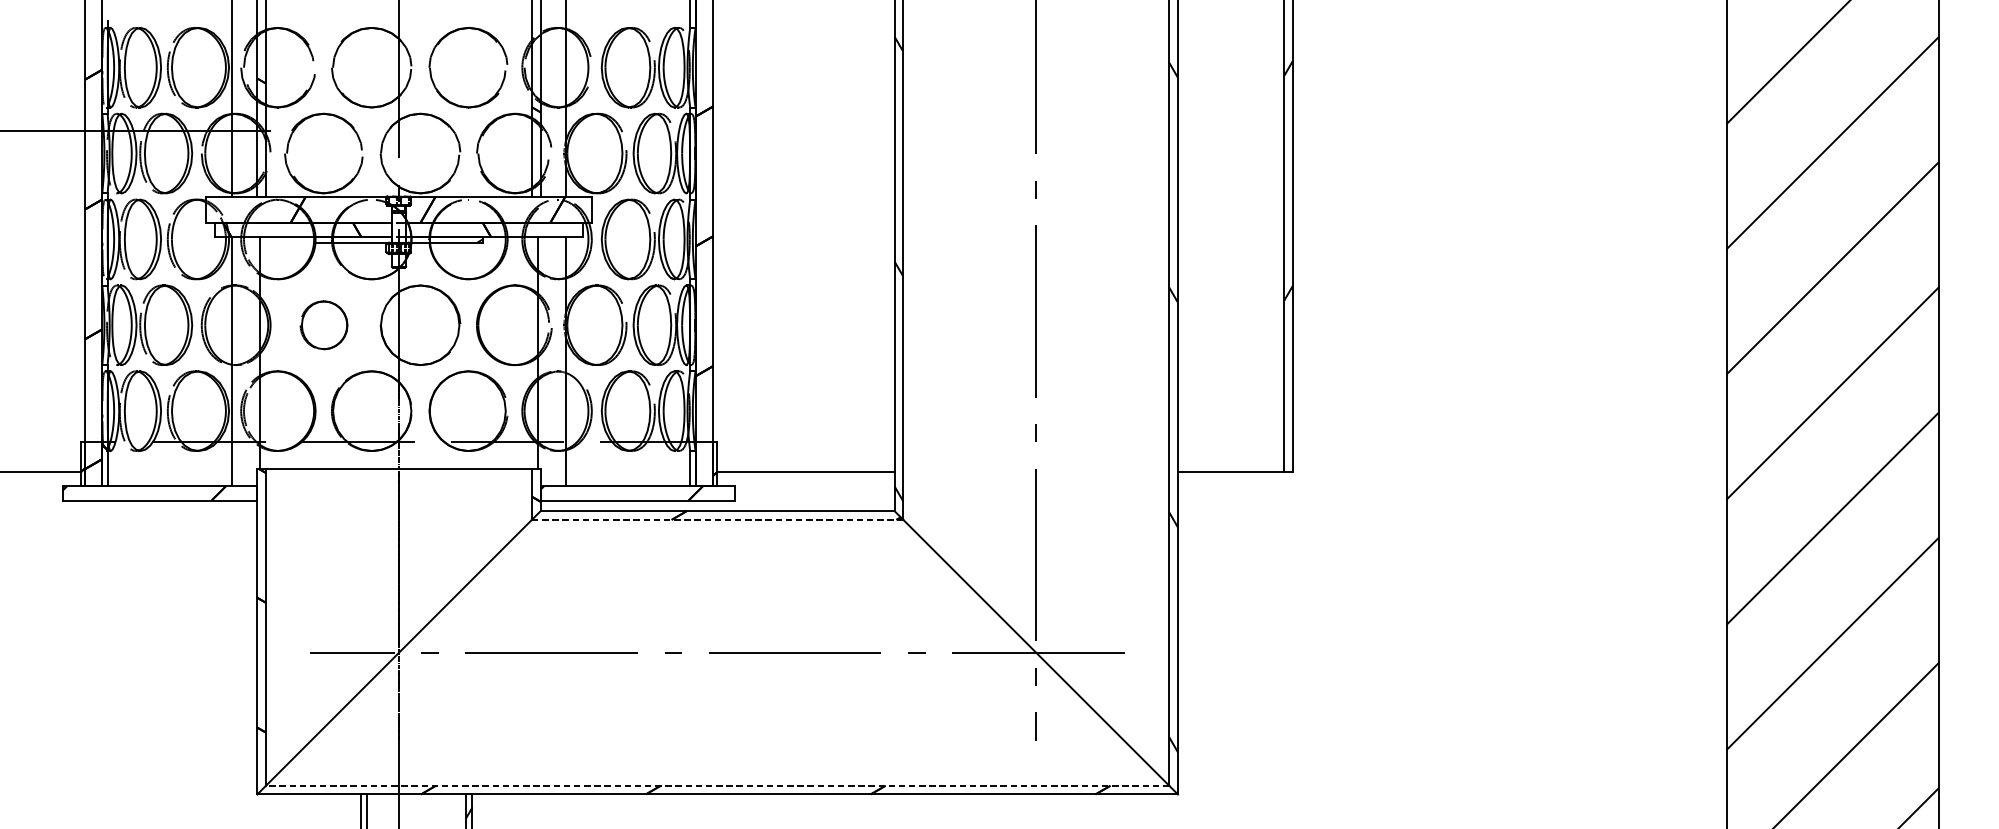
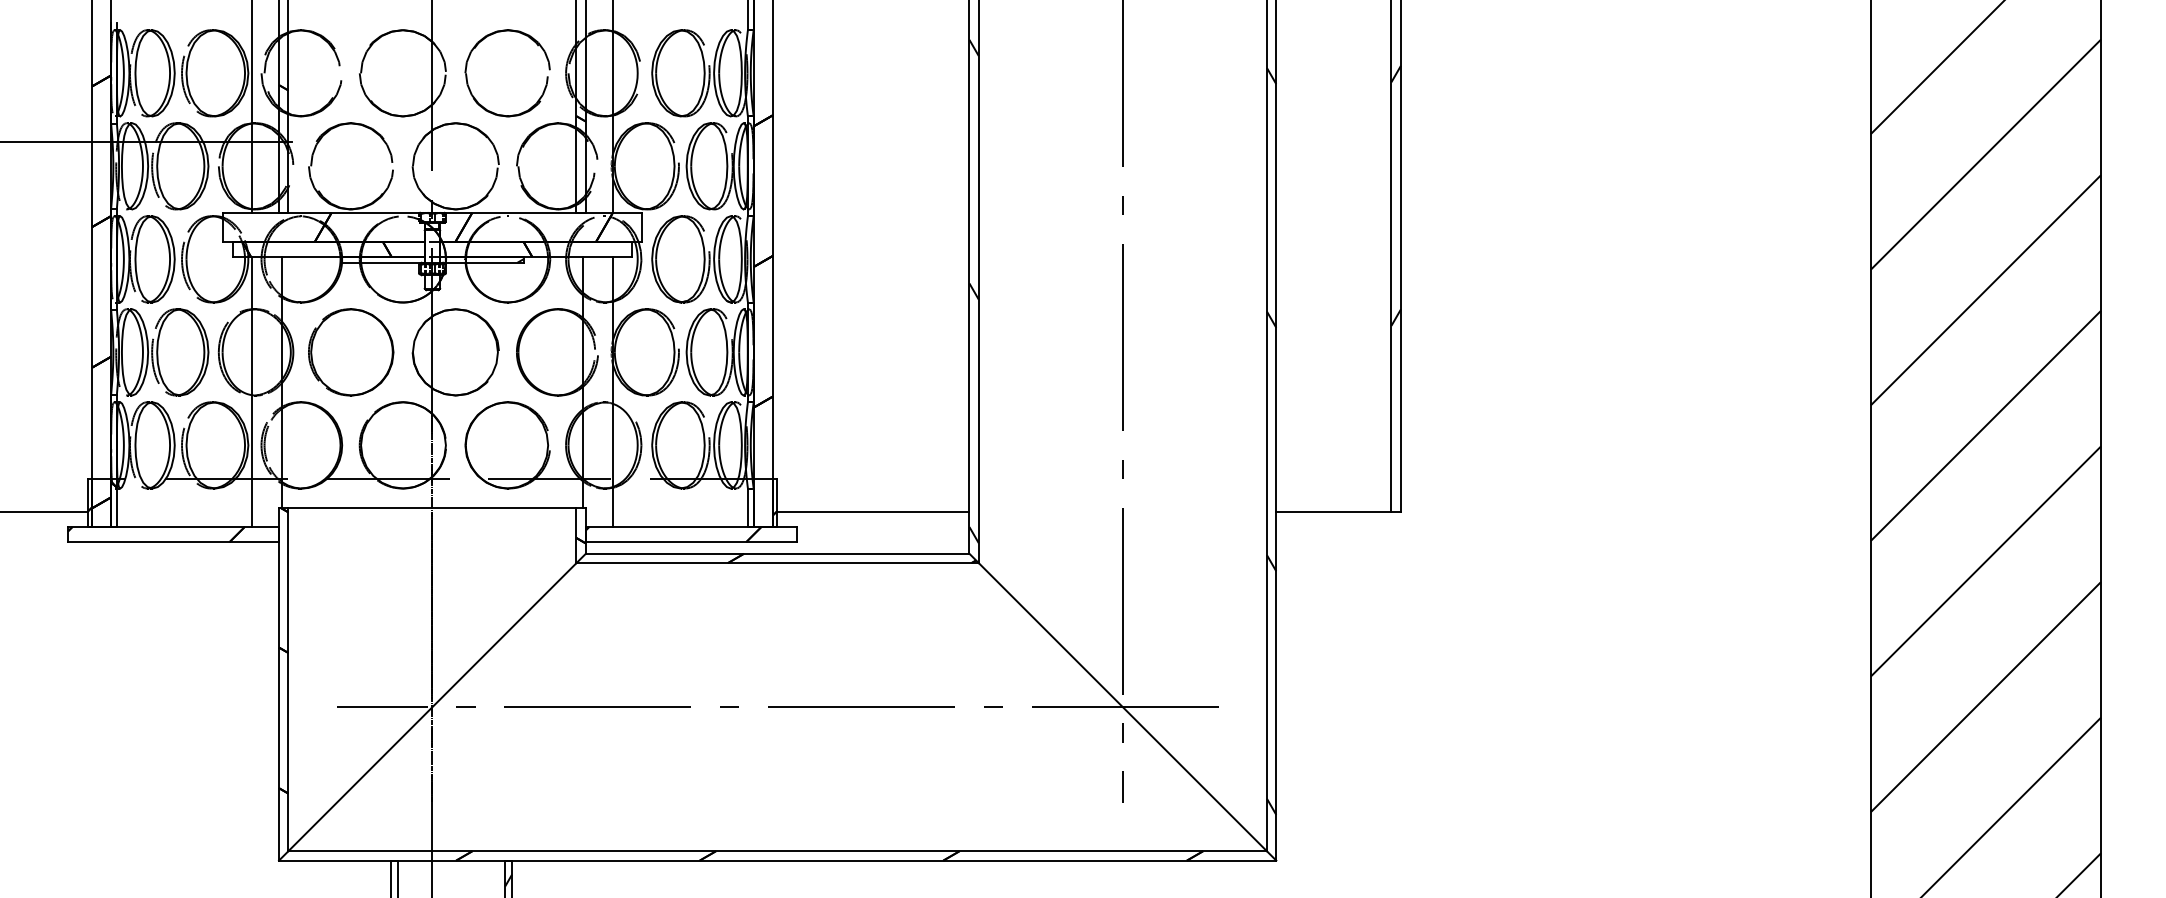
part: (324, 325) -> (351, 352), size x1.67
line: (718, 520) -> (778, 563), dashed -> solid
line: (717, 786) -> (777, 851), dashed -> solid

